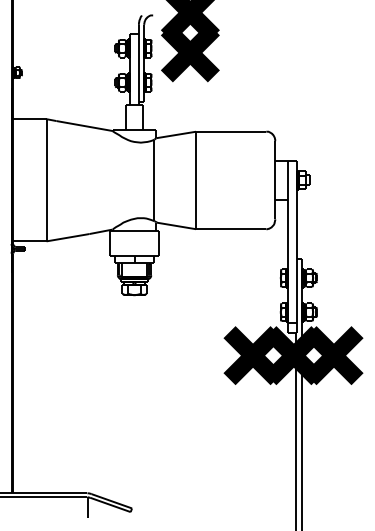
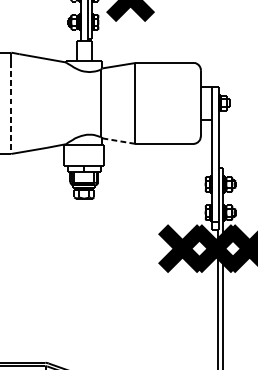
line: (46, 186) -> (11, 108), solid -> dashed
line: (176, 226) -> (119, 141), solid -> dashed

